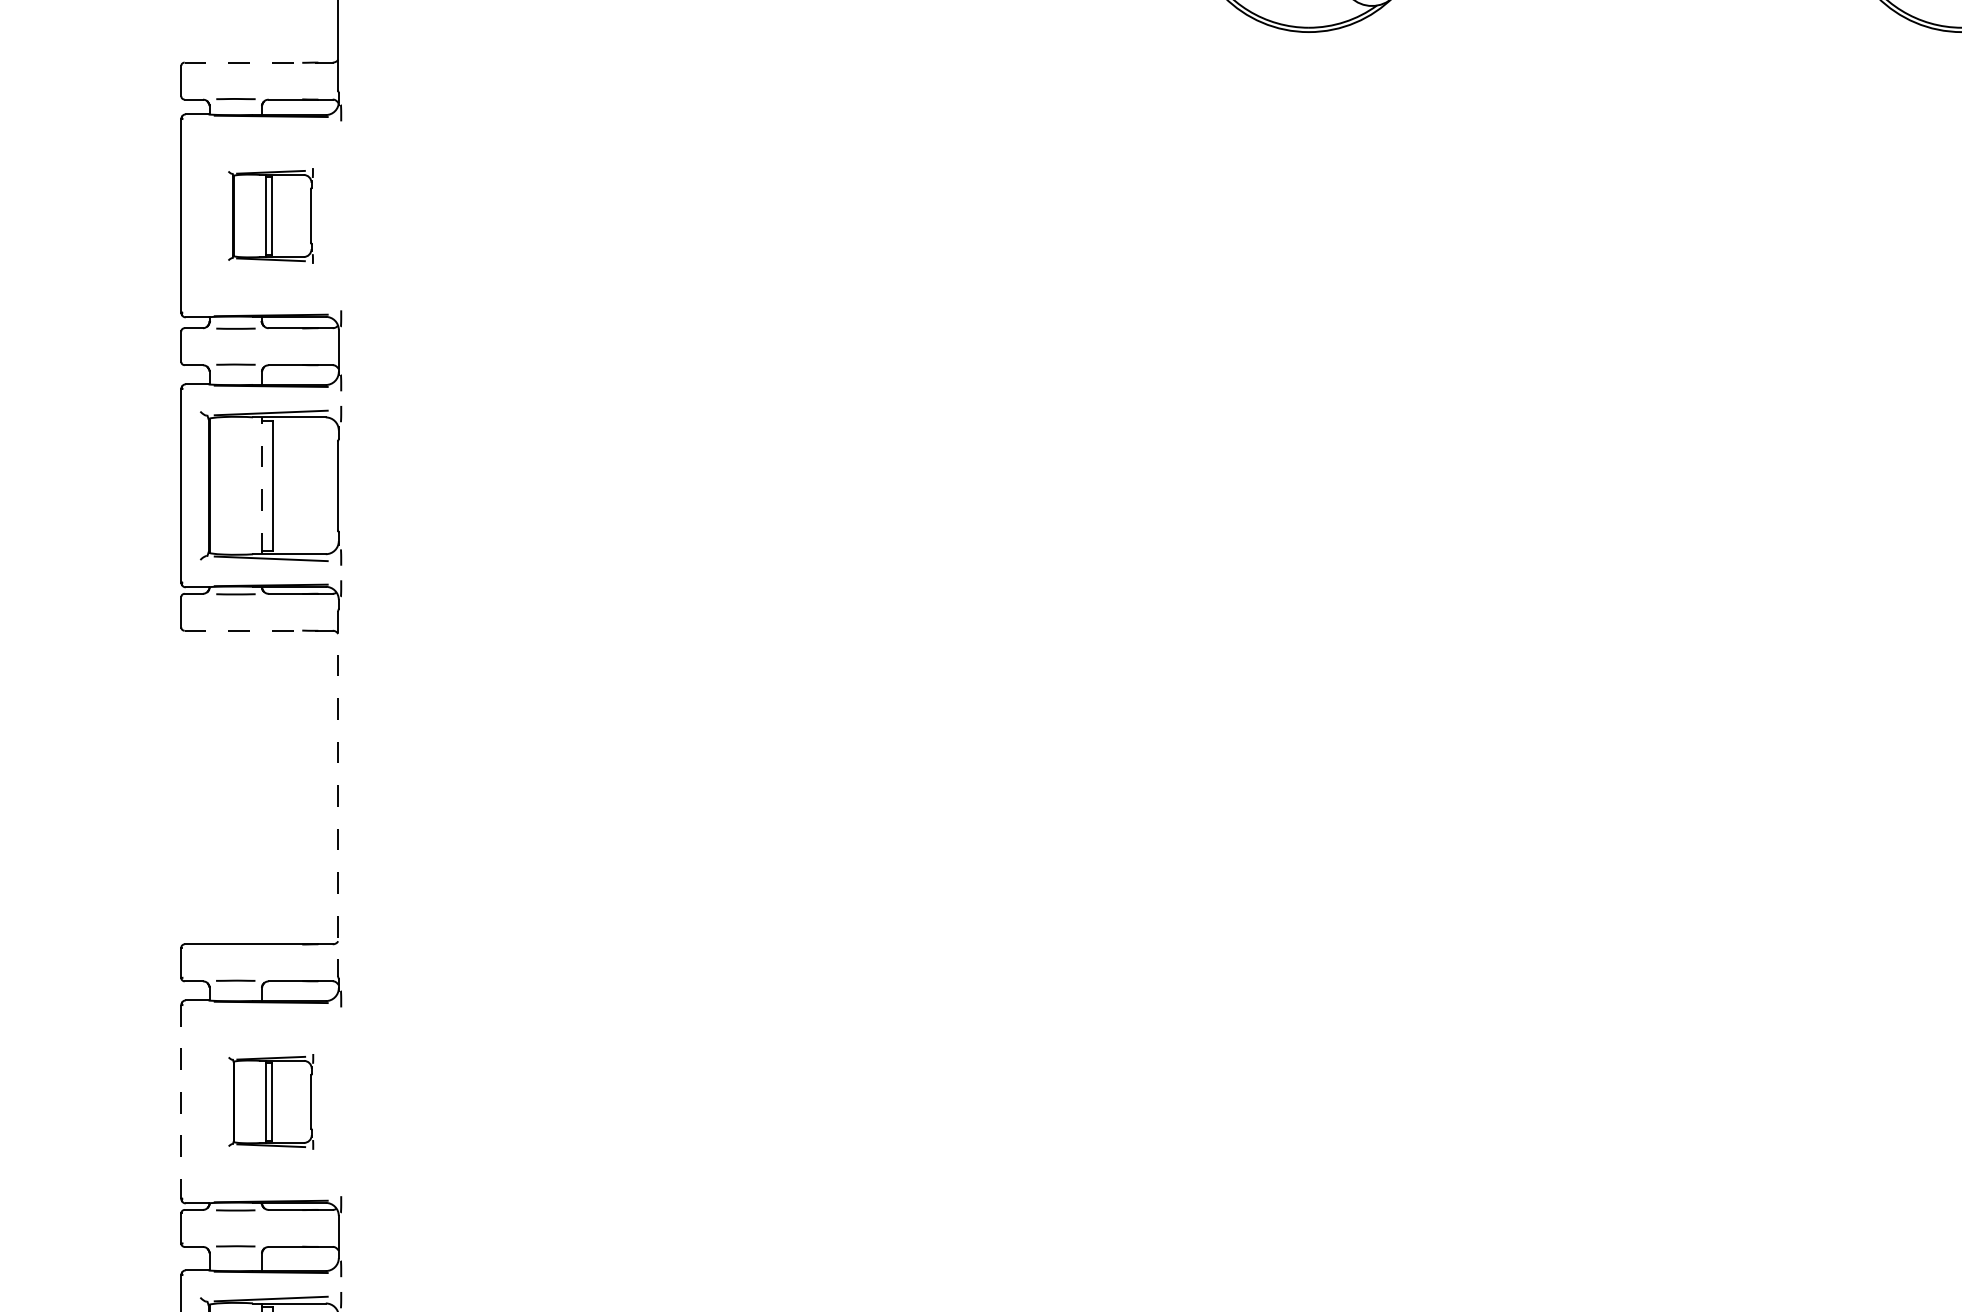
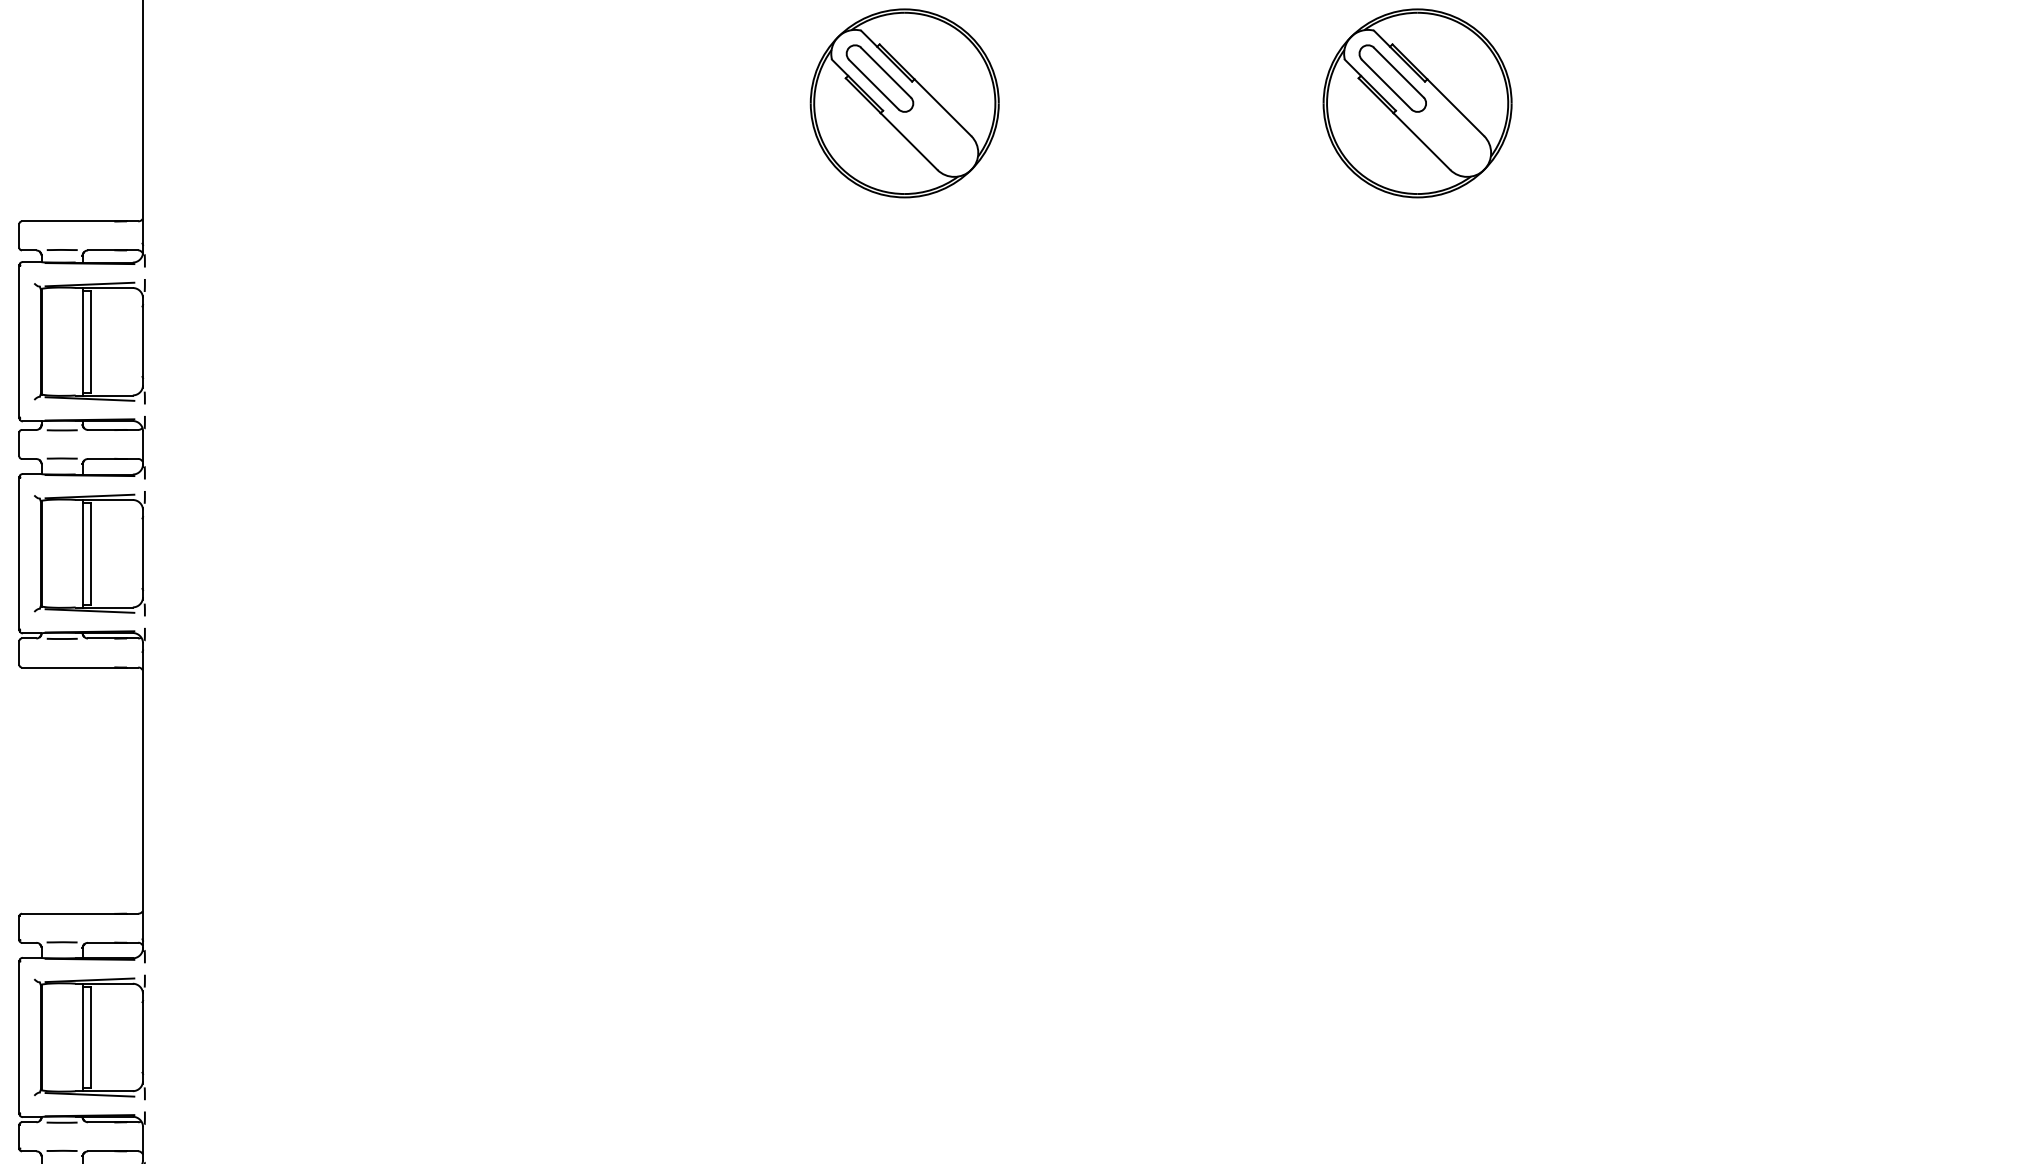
line: (252, 62) -> (75, 221), dashed -> solid
part: (270, 215) -> (89, 341), size x1.67
line: (261, 485) -> (82, 553), dashed -> solid
line: (252, 630) -> (75, 667), dashed -> solid
line: (338, 793) -> (142, 795), dashed -> solid
line: (181, 1101) -> (19, 1037), dashed -> solid
part: (270, 1101) -> (89, 1037), size x1.67

